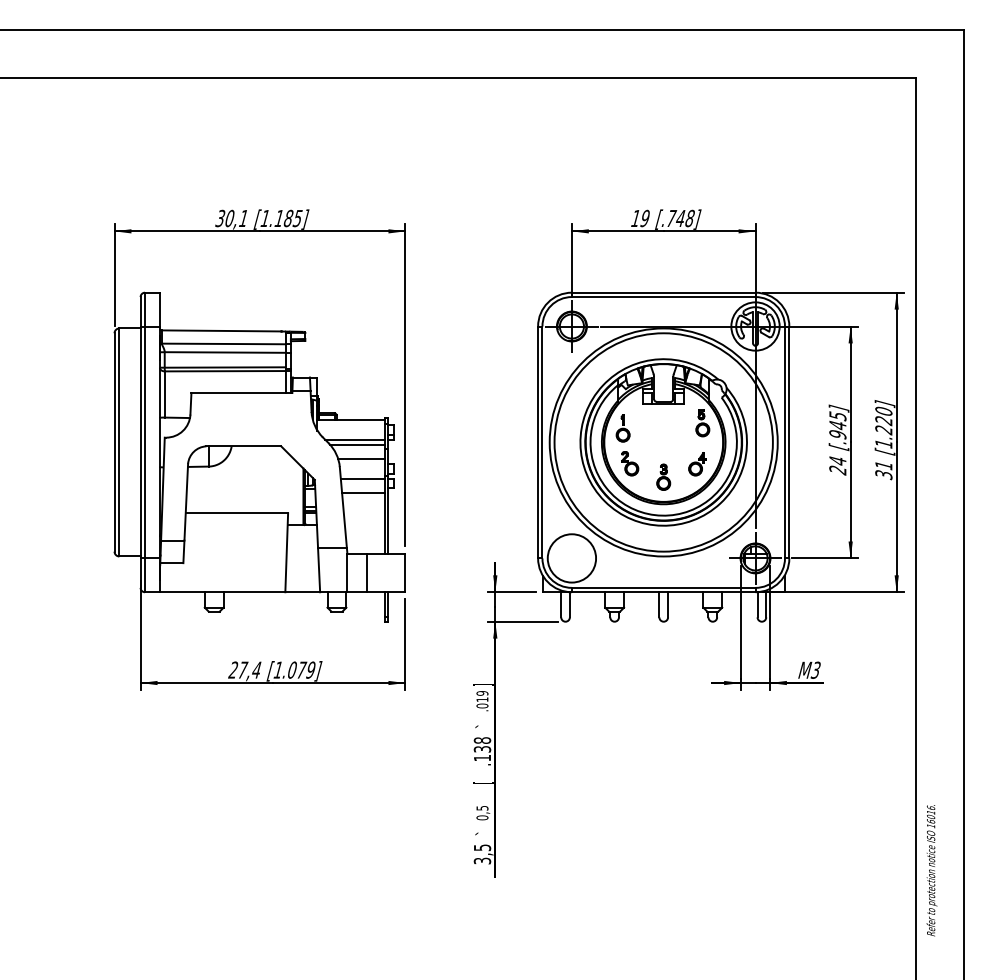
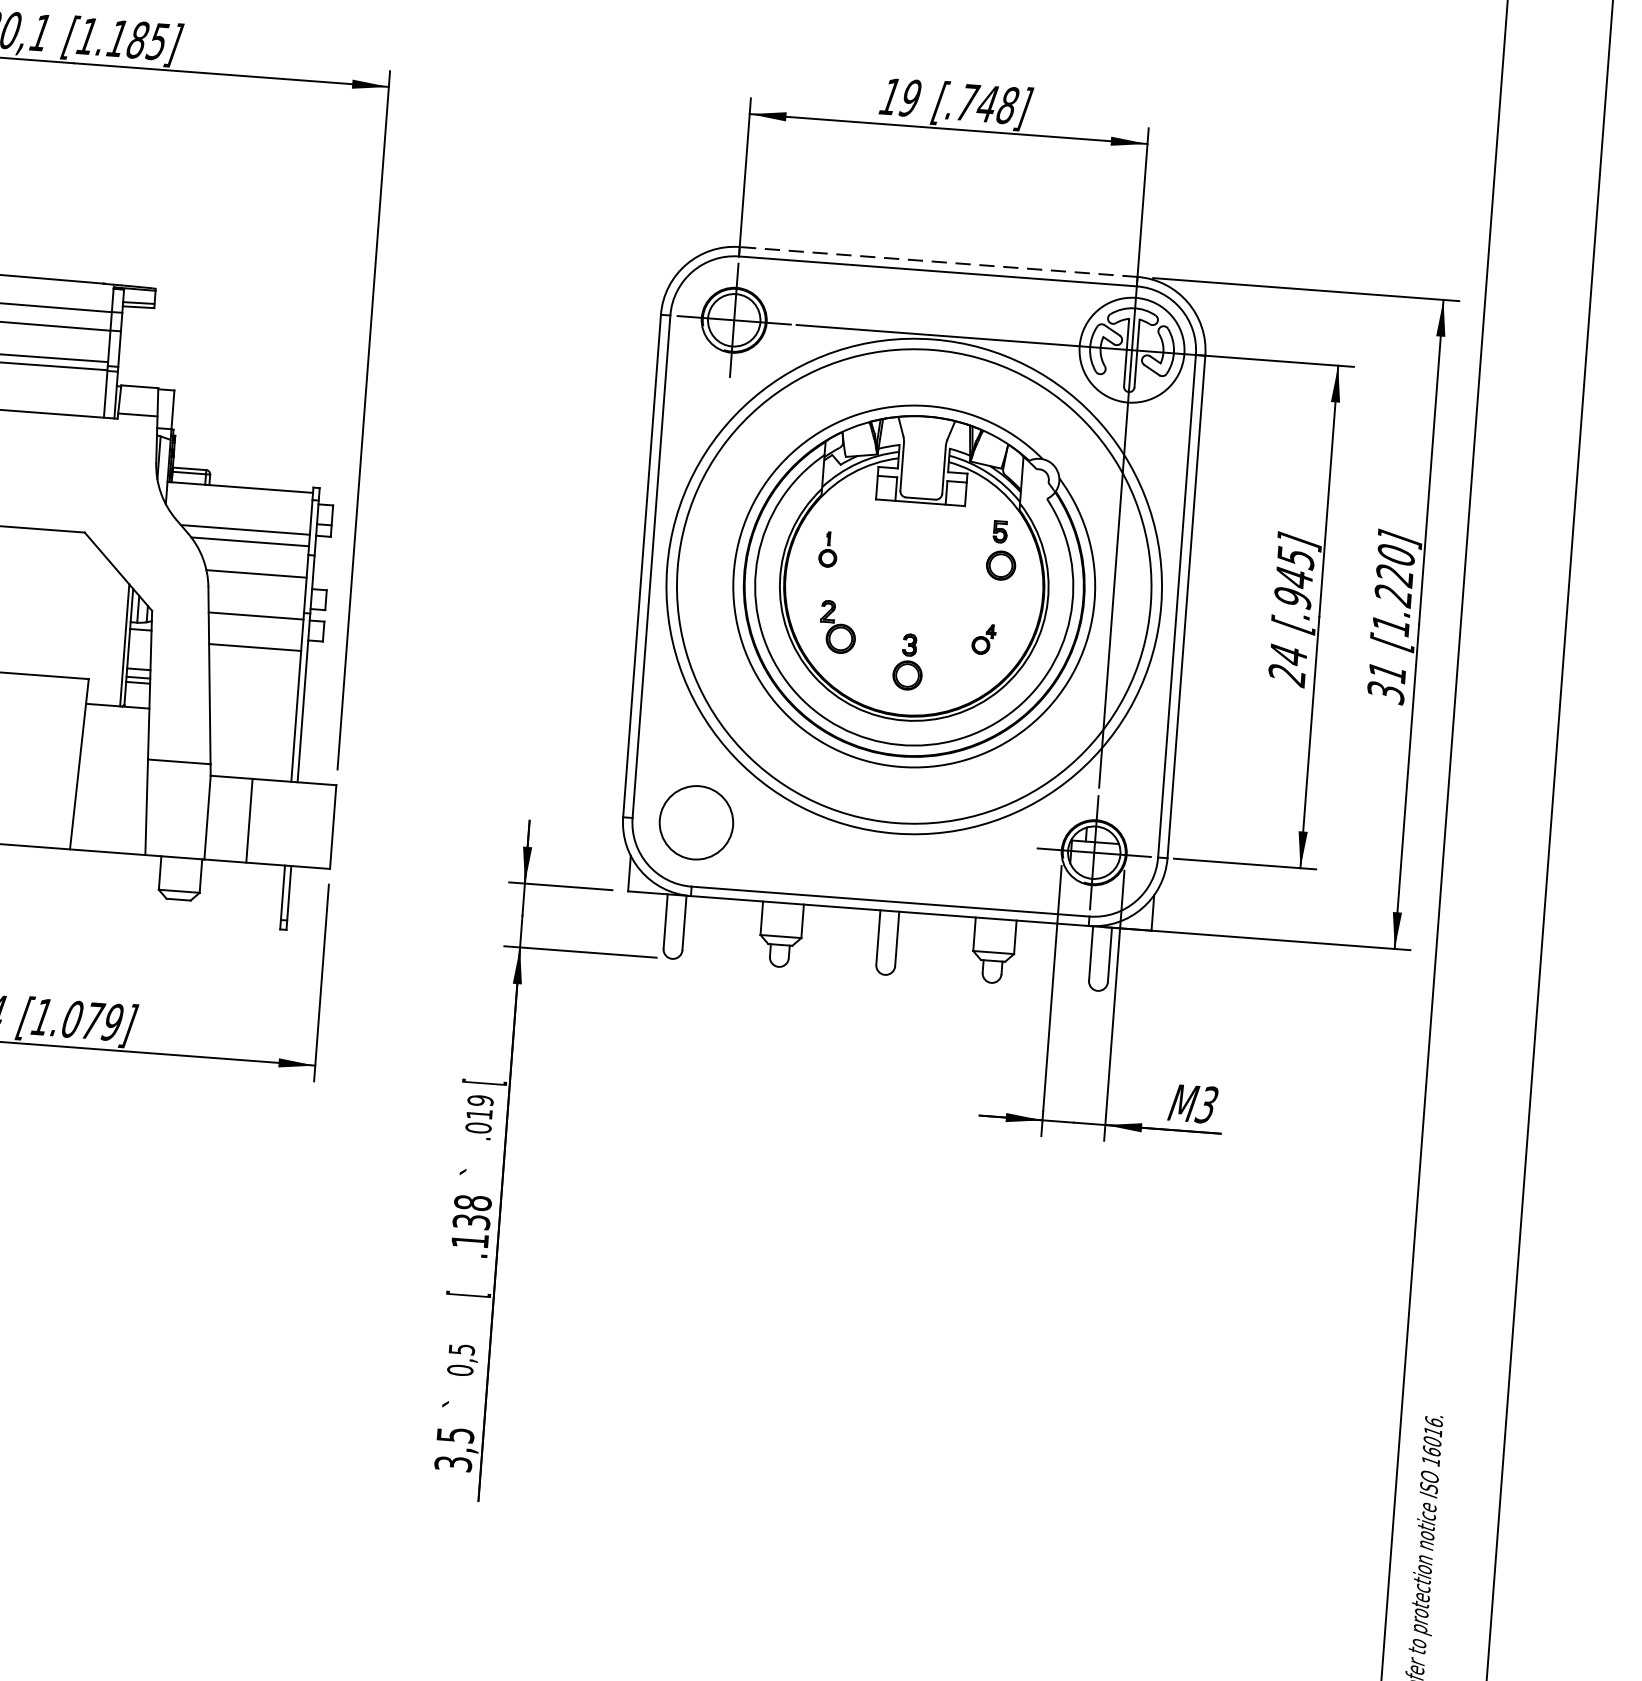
line: (663, 292) -> (938, 261), solid -> dashed
part: (622, 428) -> (827, 549), size x0.6
part: (697, 464) -> (983, 639), size x0.6
circle: (571, 558) -> (695, 822), size x0.7
text: (483, 684) -> (484, 1081), ] -> [

